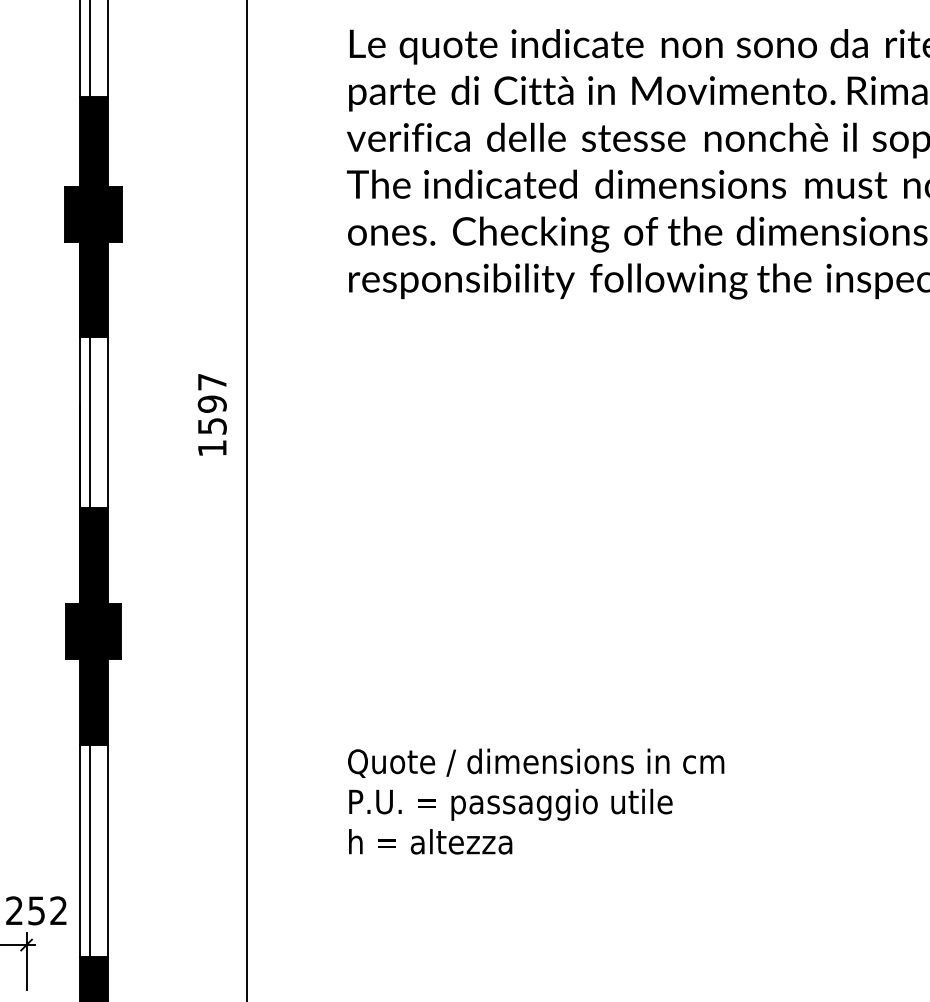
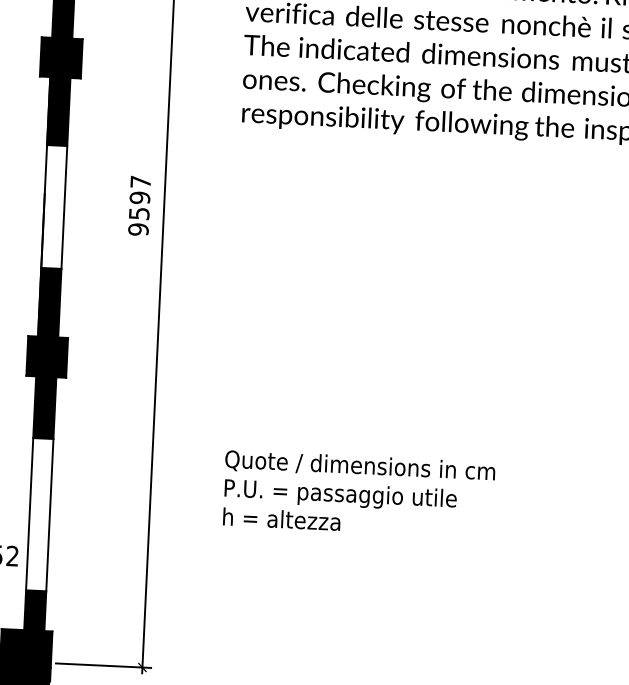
line: (90, 422) -> (51, 206), removed
text: (211, 448) -> (137, 229), 1597 -> 9597
line: (90, 851) -> (37, 514), removed

